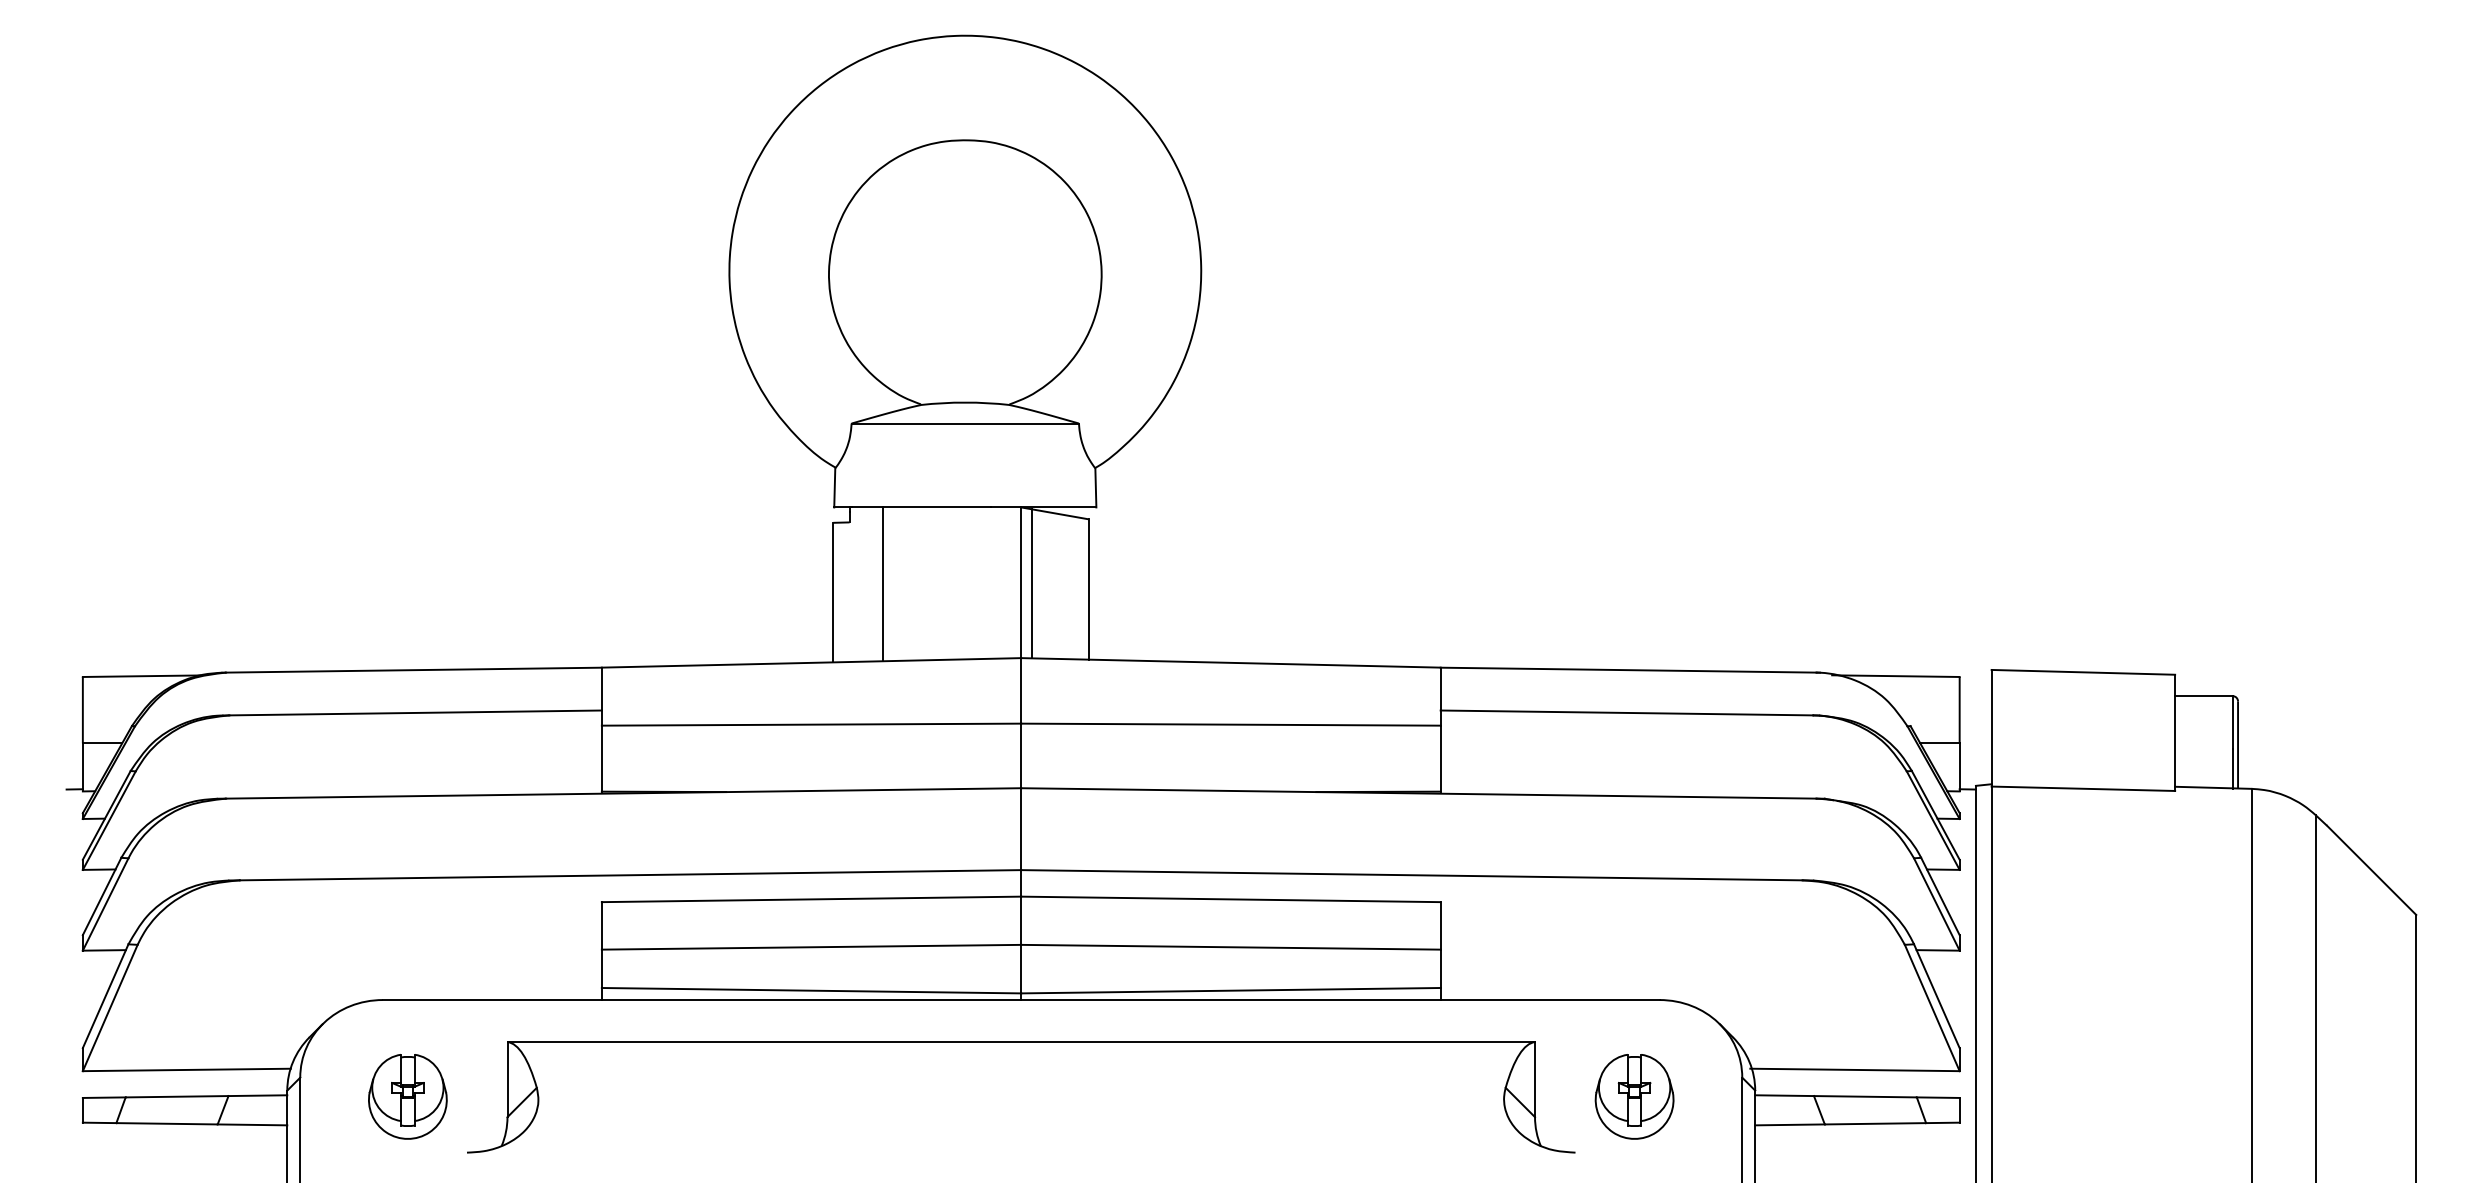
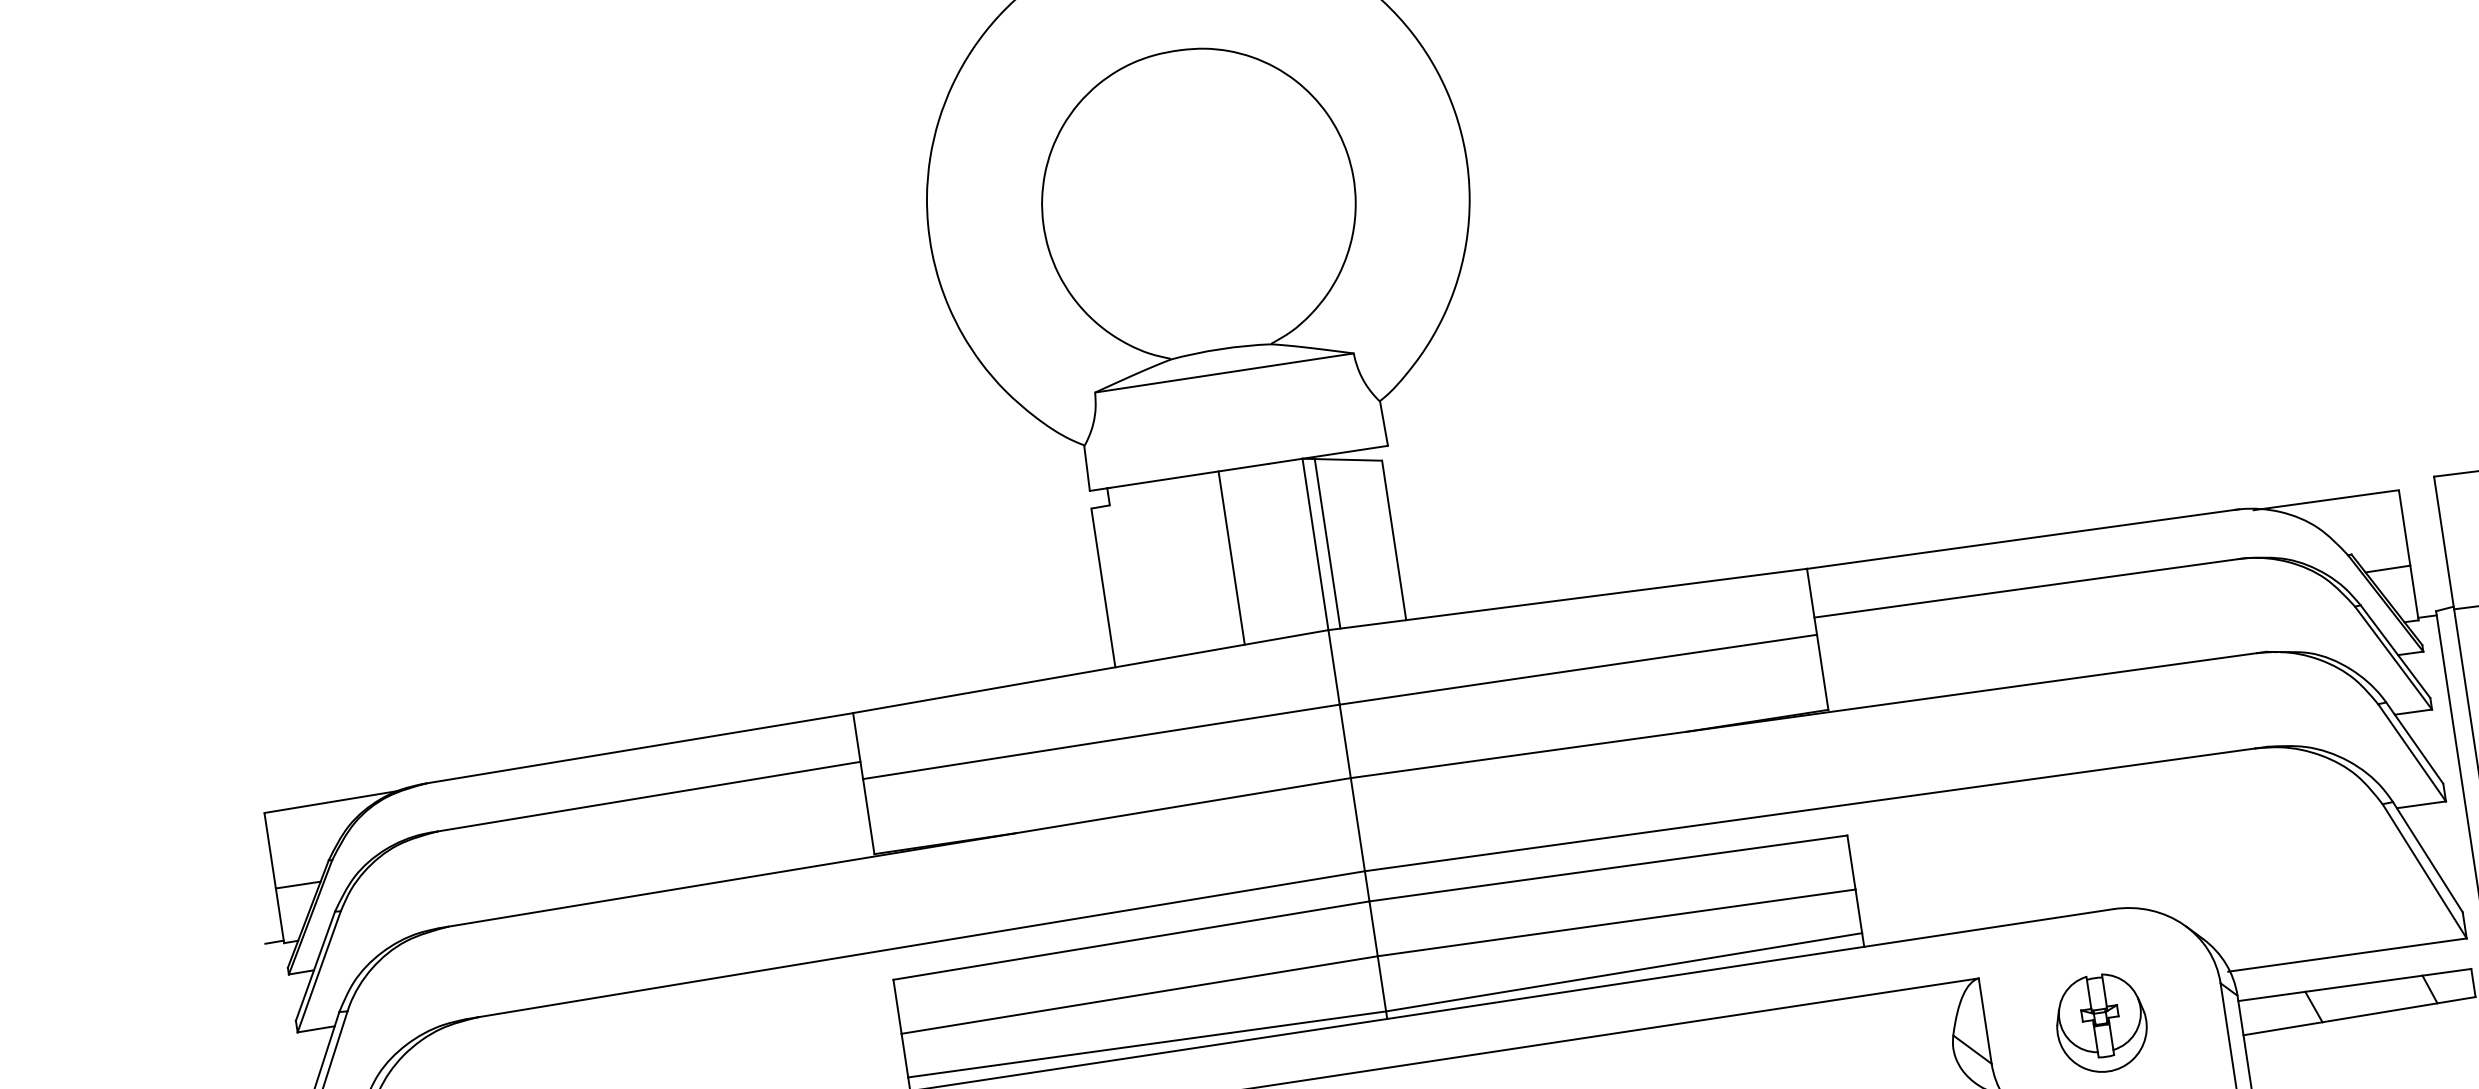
line: (883, 583) -> (1231, 557), moved

